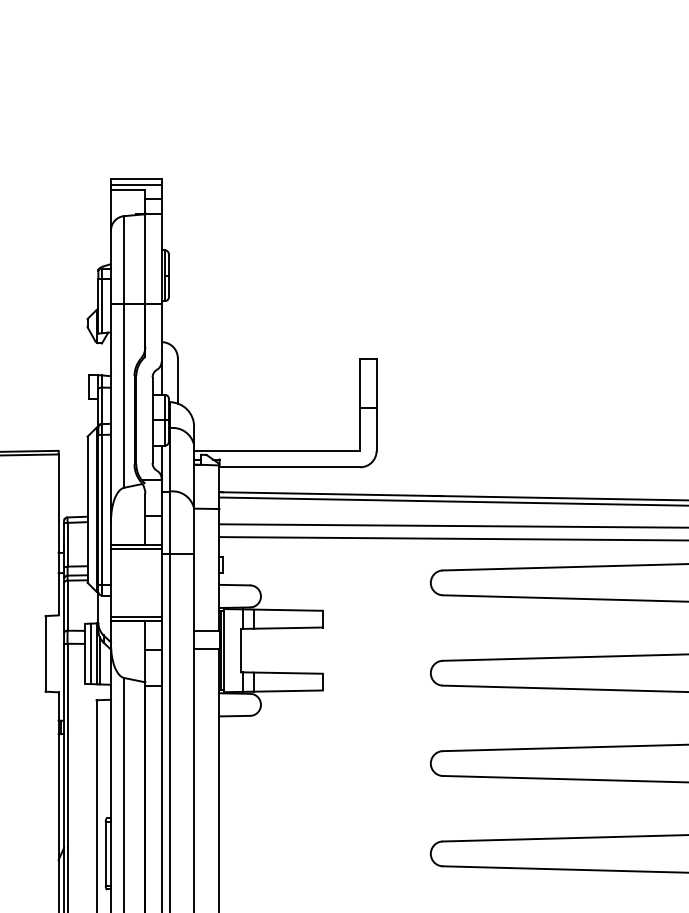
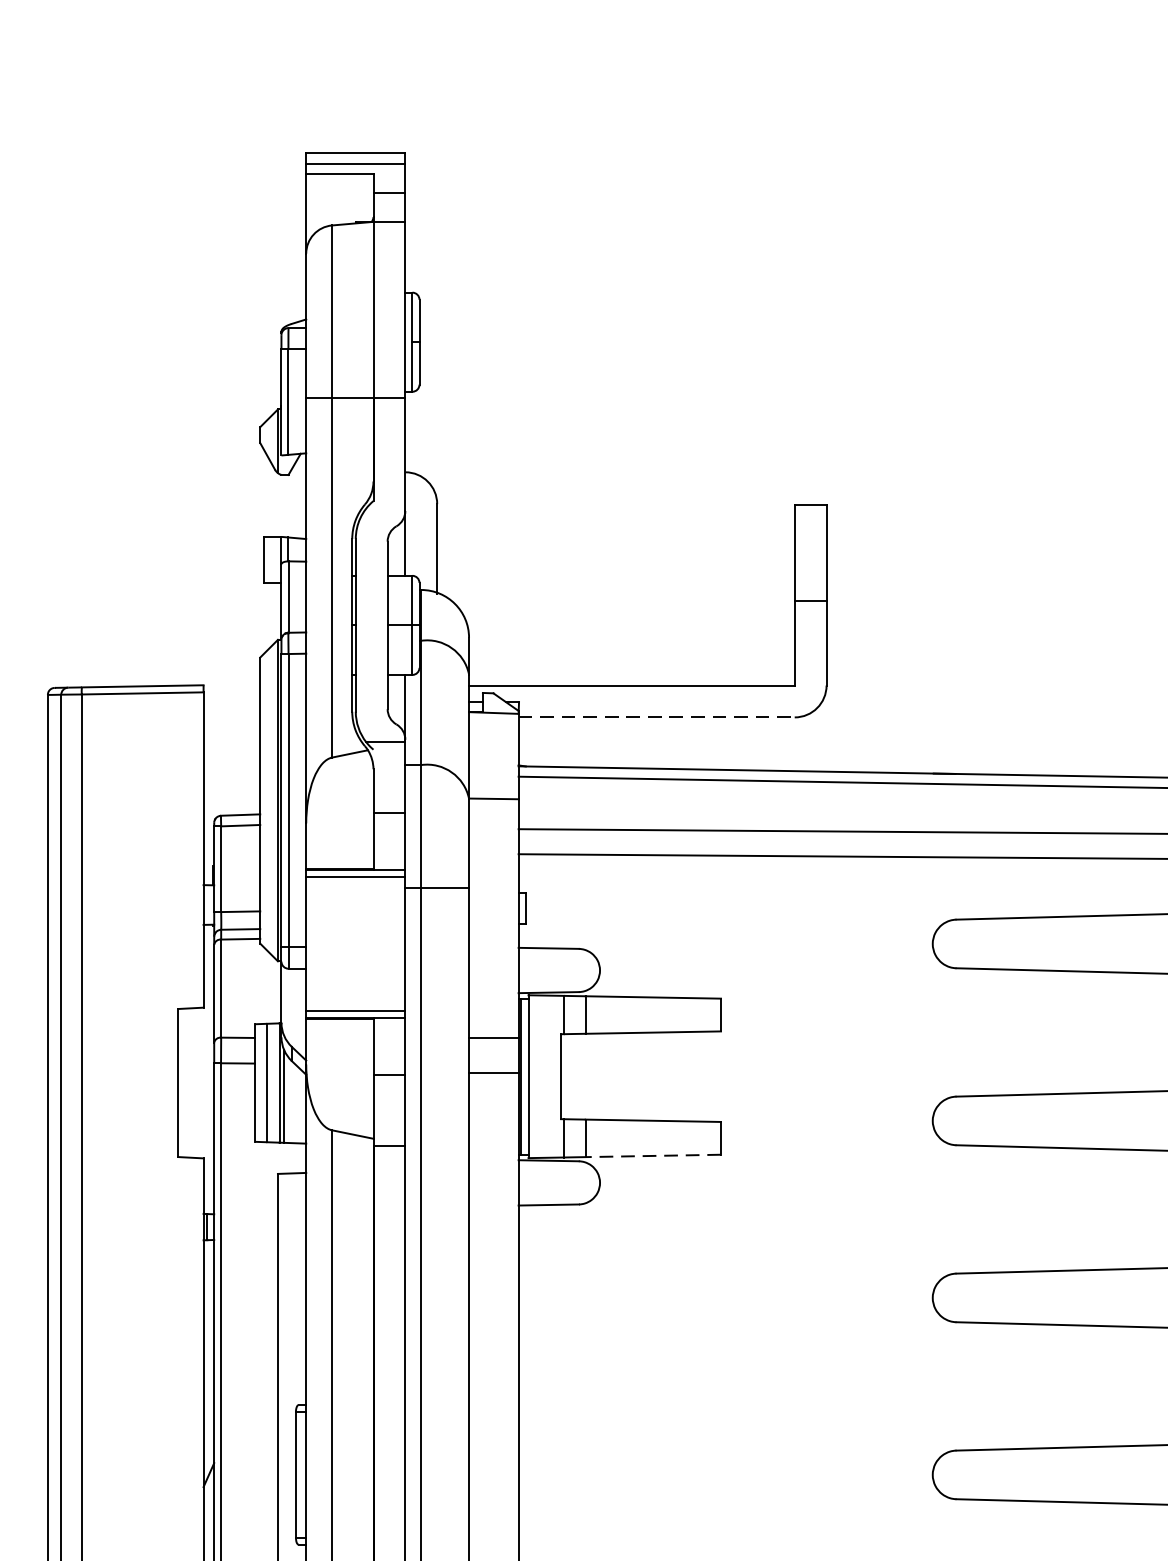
line: (290, 467) -> (657, 717), solid -> dashed
line: (288, 691) -> (653, 1156), solid -> dashed

